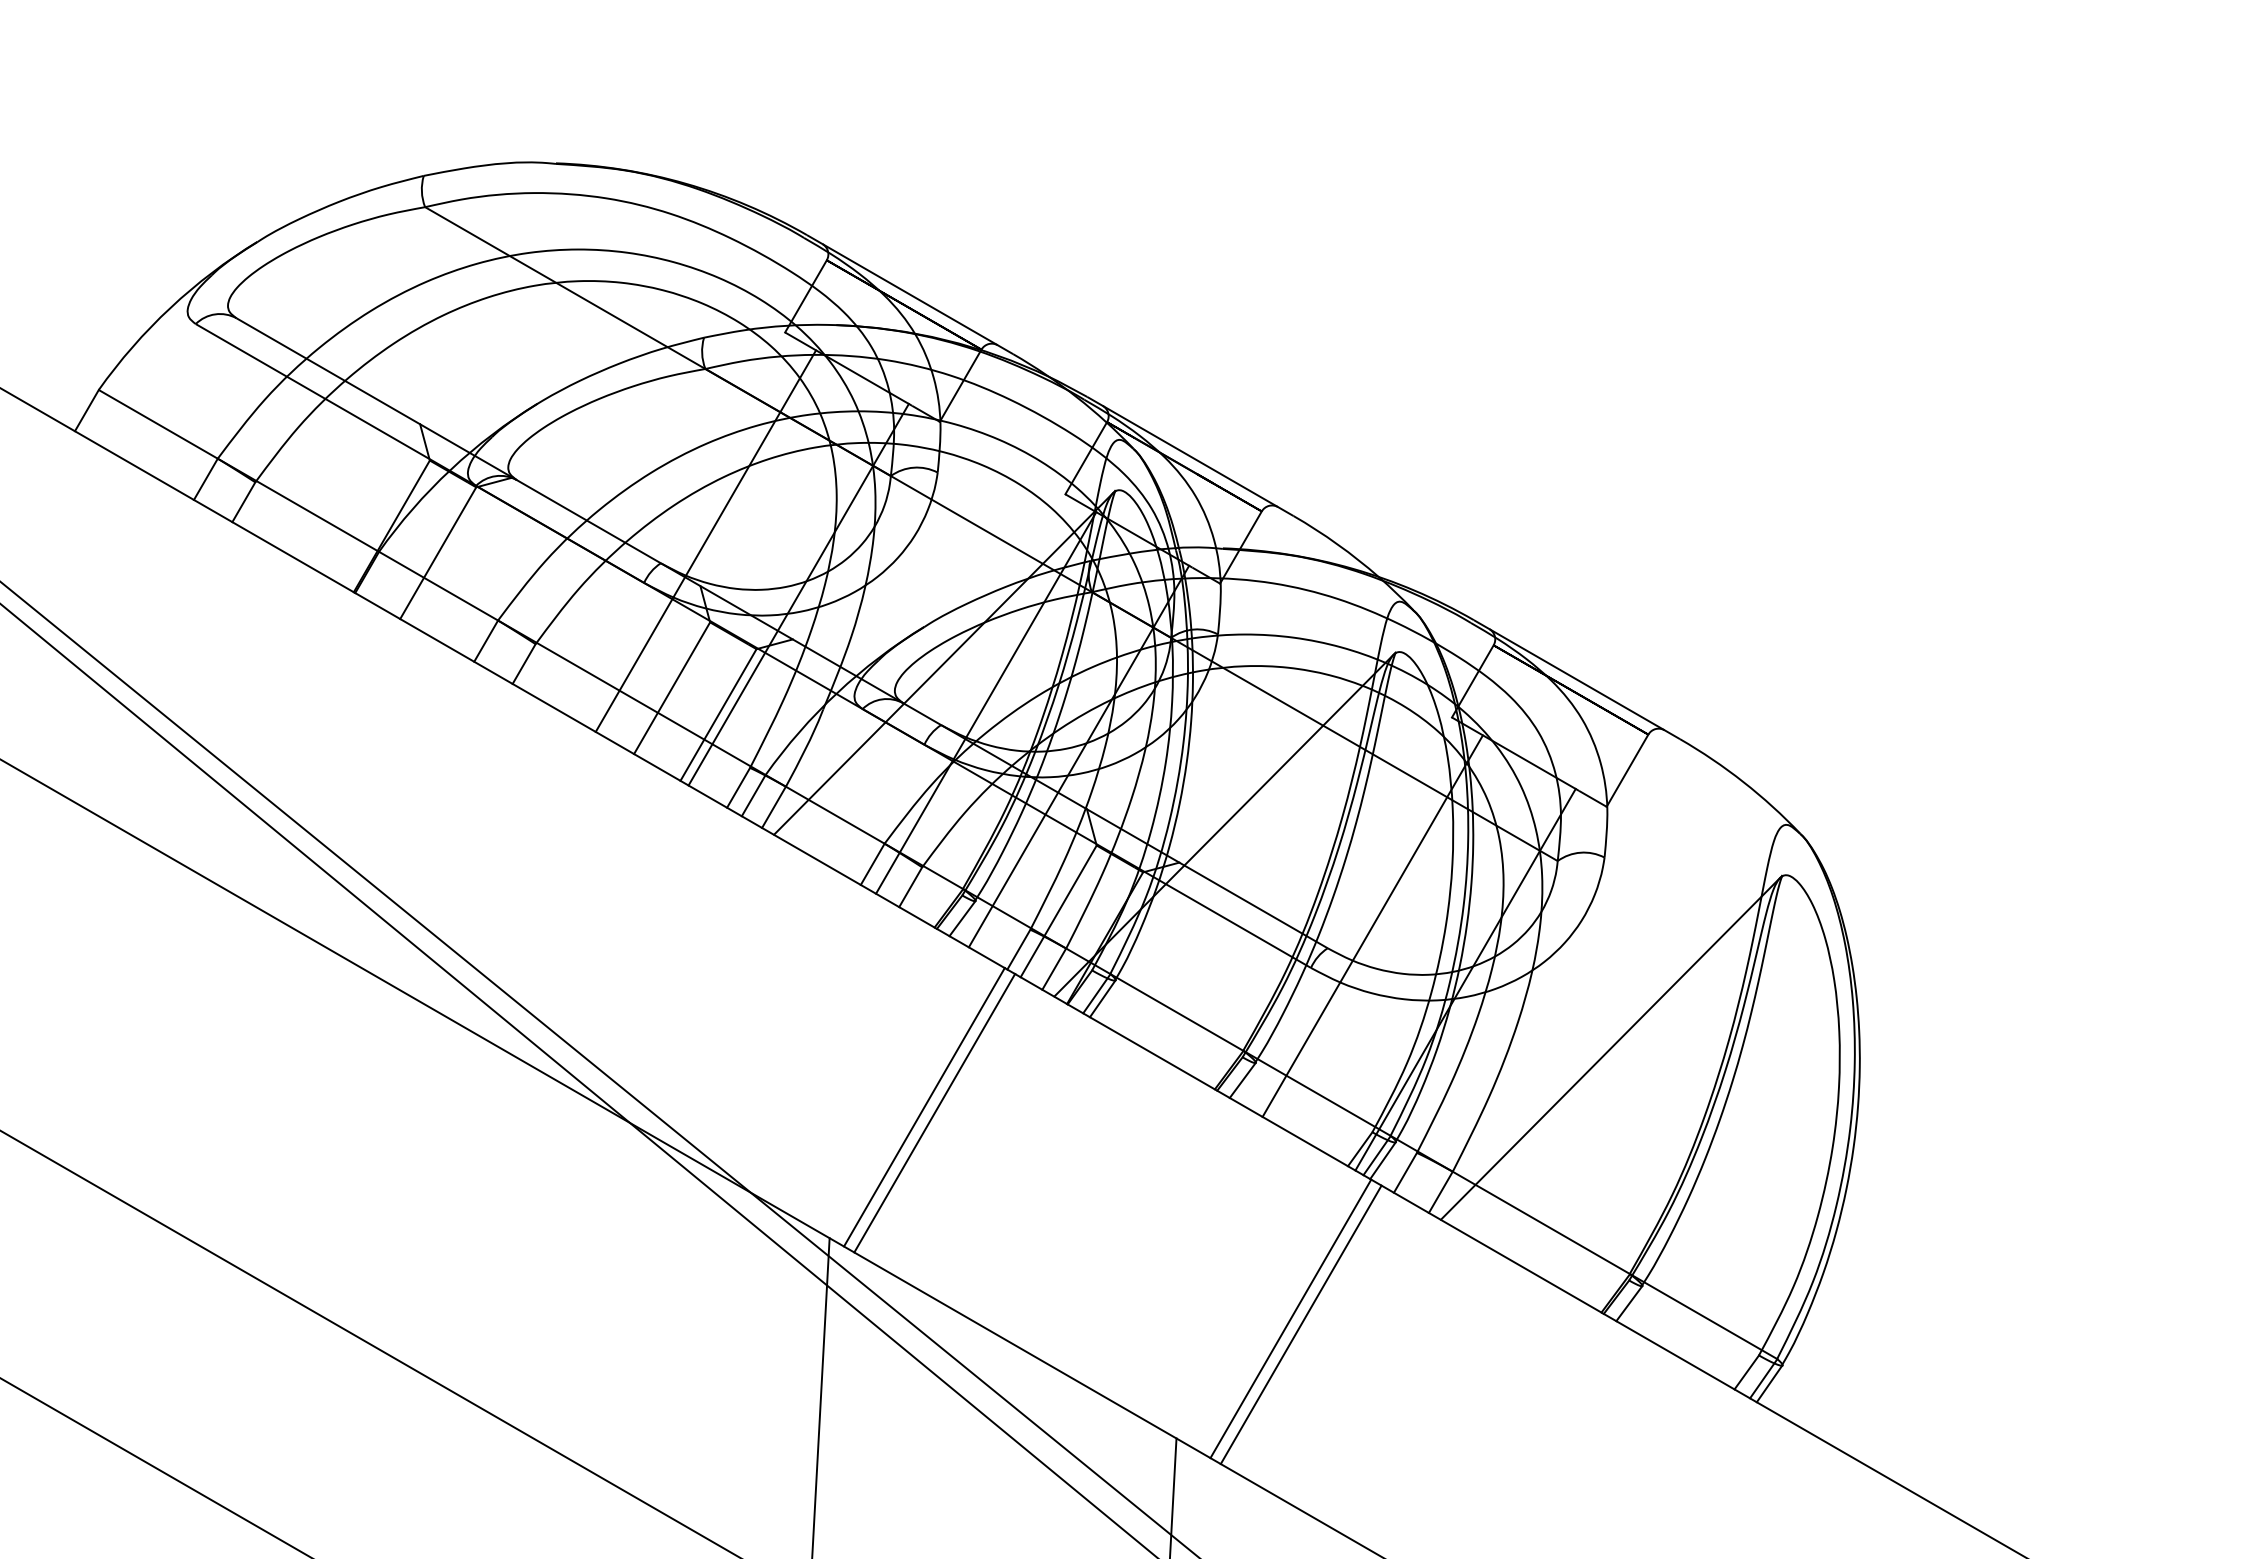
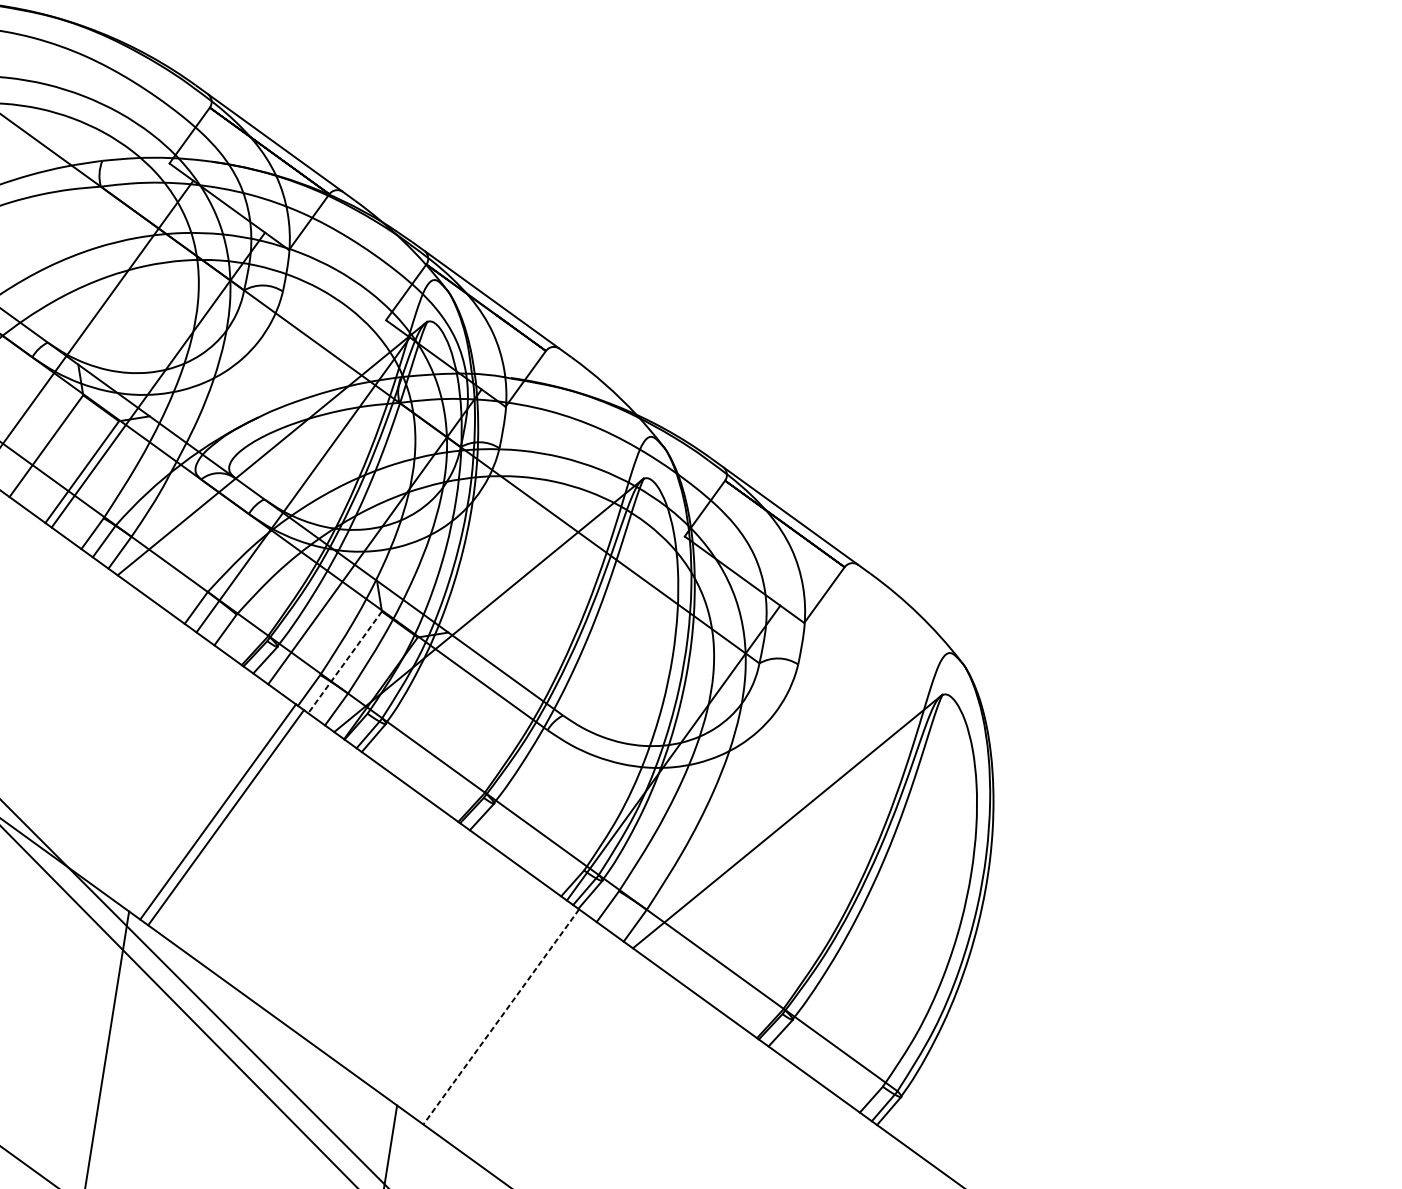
line: (1058, 911) -> (344, 662), solid -> dashed
line: (1372, 925) -> (601, 700), removed
line: (1290, 1318) -> (501, 1016), solid -> dashed
line: (1300, 1324) -> (508, 1022), removed

